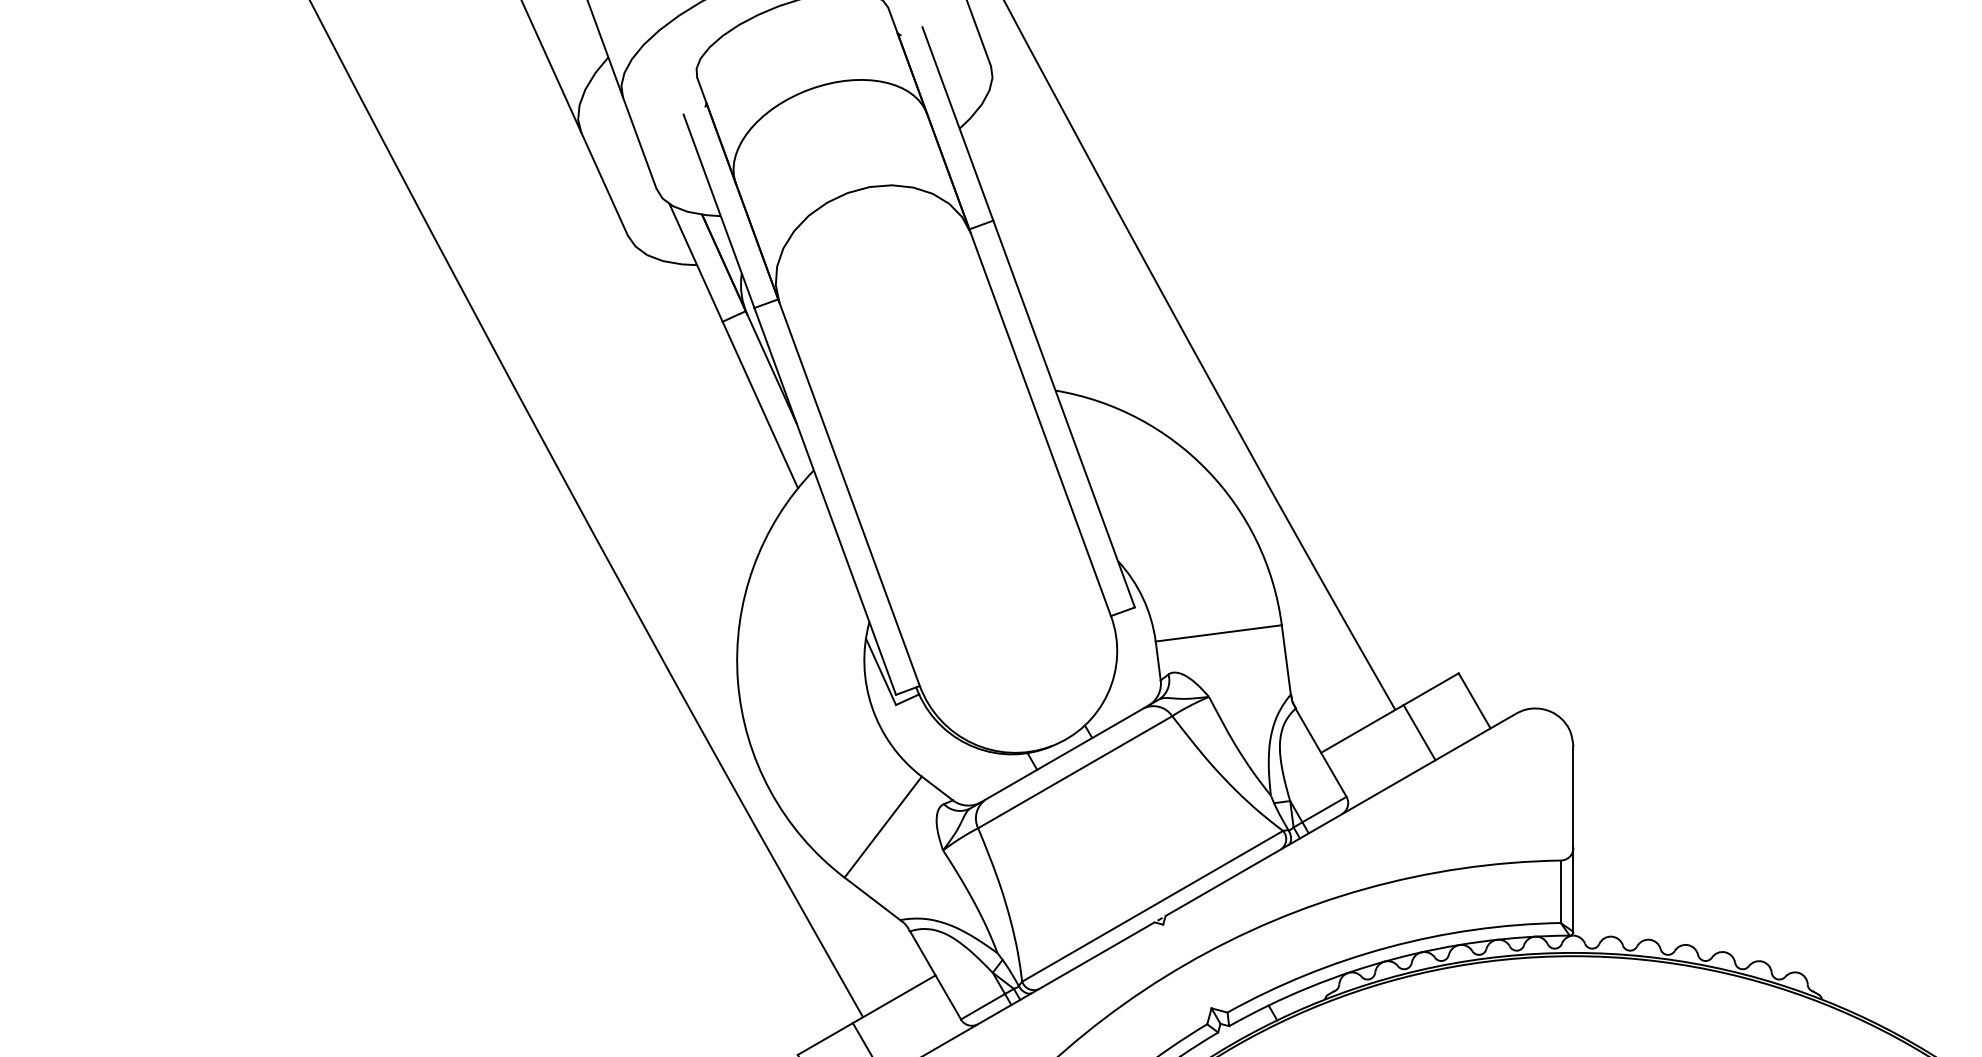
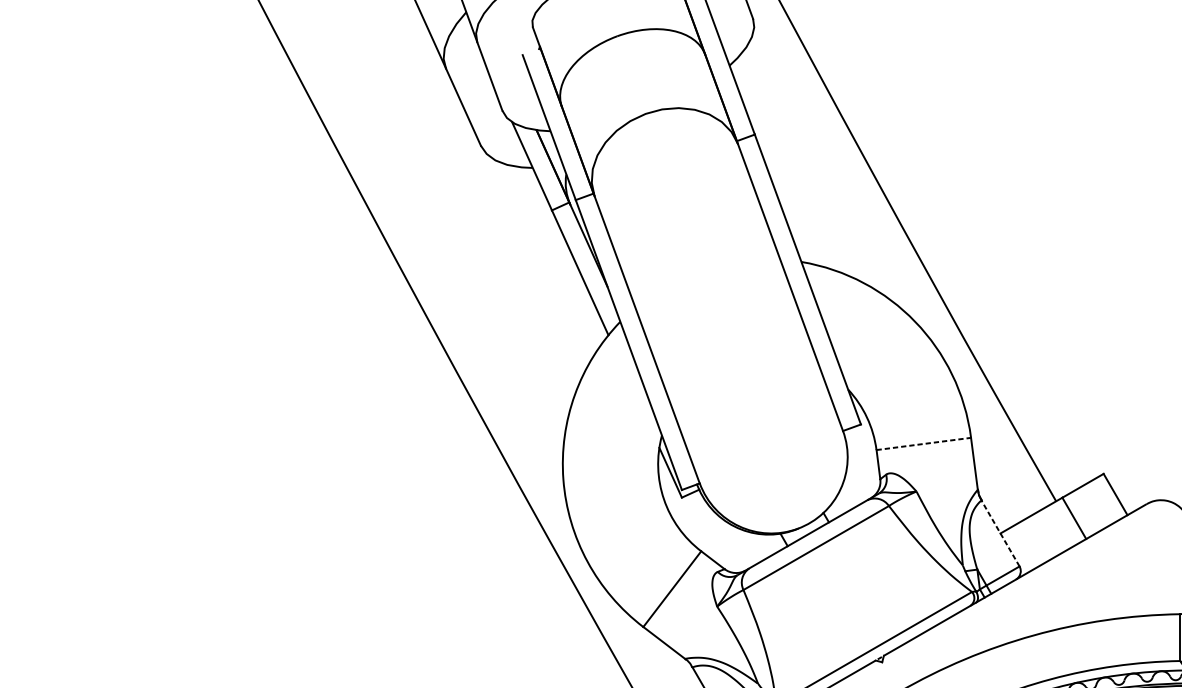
line: (1218, 633) -> (923, 444), solid -> dashed
line: (1321, 752) -> (1000, 533), solid -> dashed

